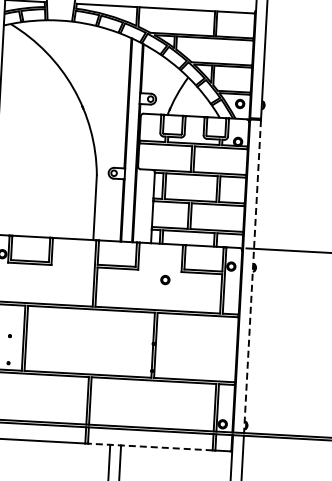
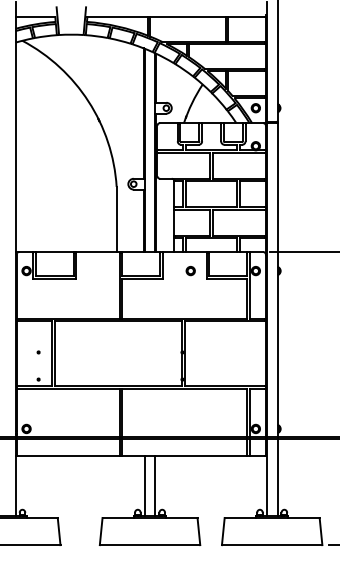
line: (252, 276) -> (277, 279), dashed -> solid
part: (165, 280) -> (190, 271), moved
line: (150, 446) -> (184, 455), dashed -> solid

